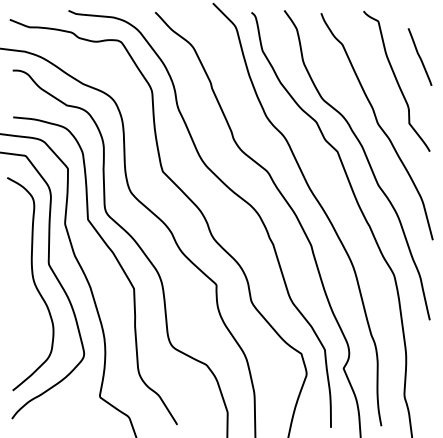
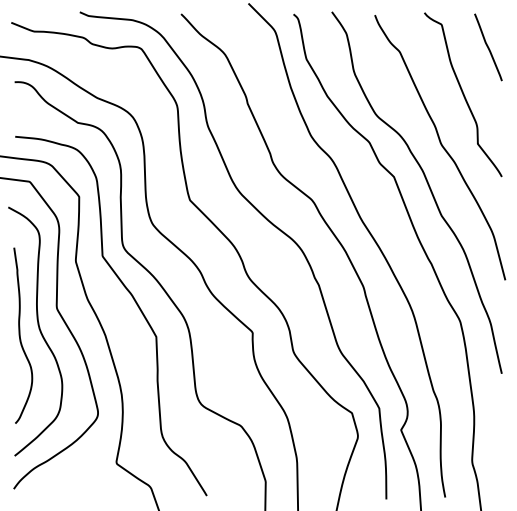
curve: (420, 57) -> (488, 47), moved
curve: (17, 287) -> (20, 335), added

